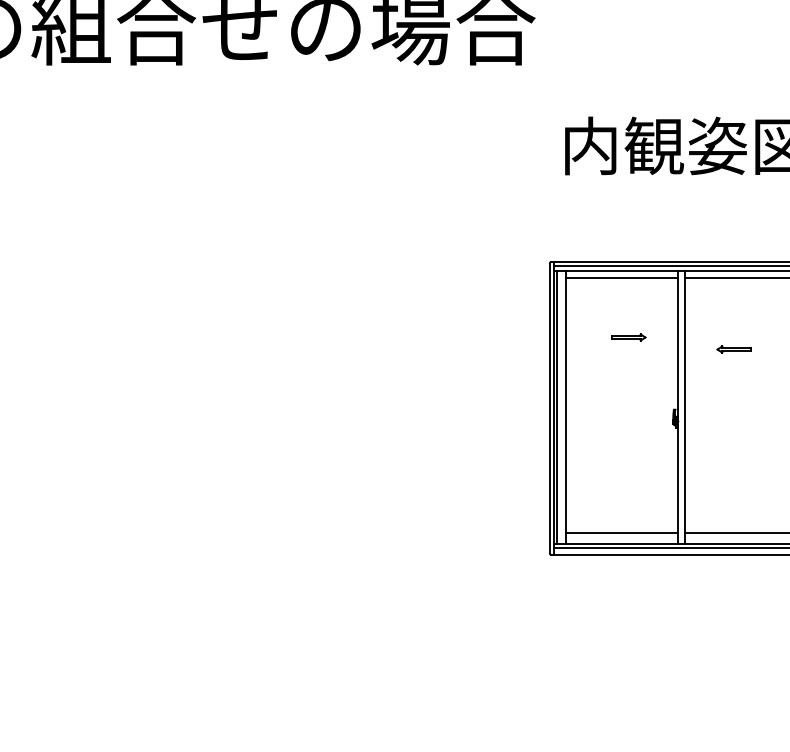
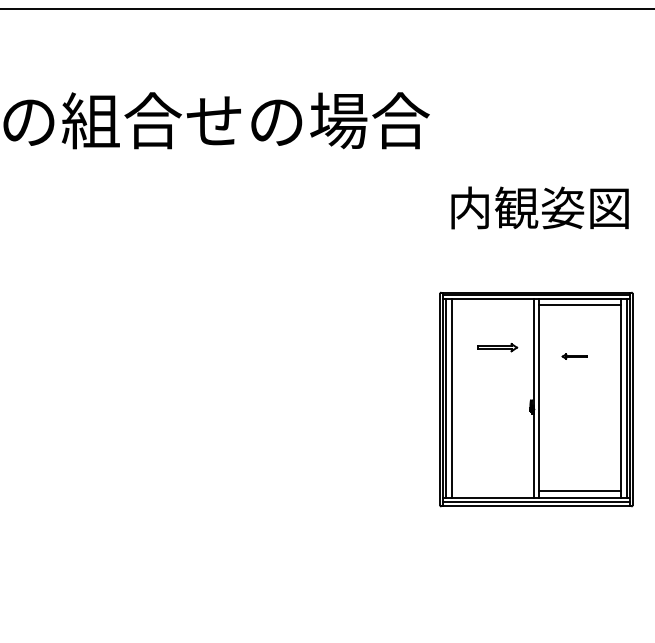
line: (621, 278) -> (492, 304), removed
part: (629, 337) -> (498, 347), size x1.6
line: (621, 533) -> (492, 490), removed

